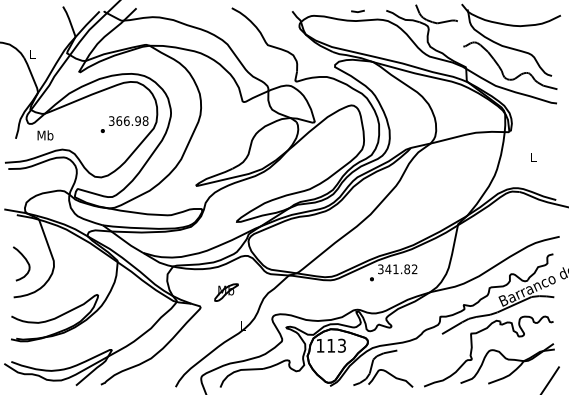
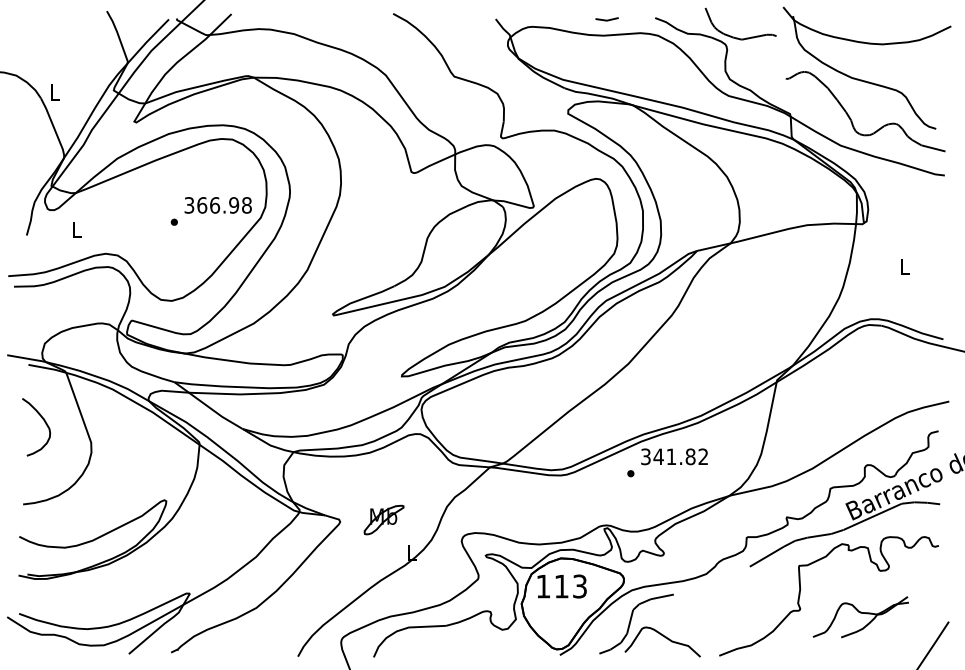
text: (45, 135) -> (77, 229), Mb -> L
curve: (24, 259) -> (41, 419), moved
part: (226, 292) -> (384, 519), moved
part: (507, 363) -> (860, 616), size x0.6

